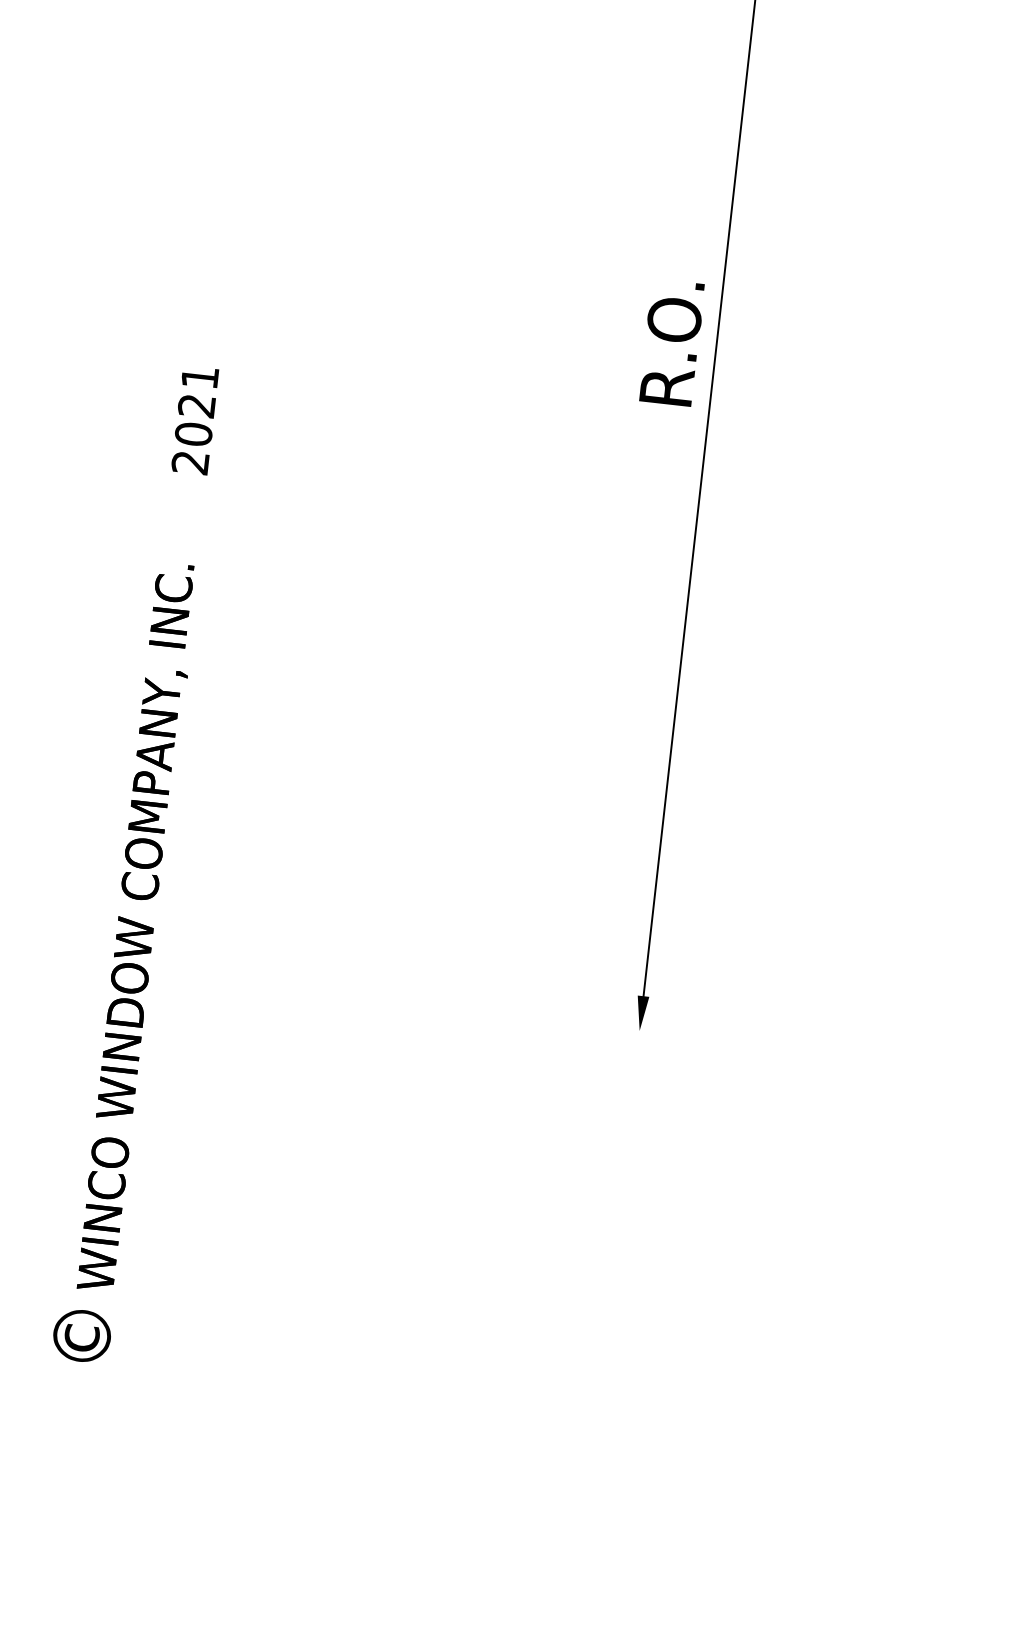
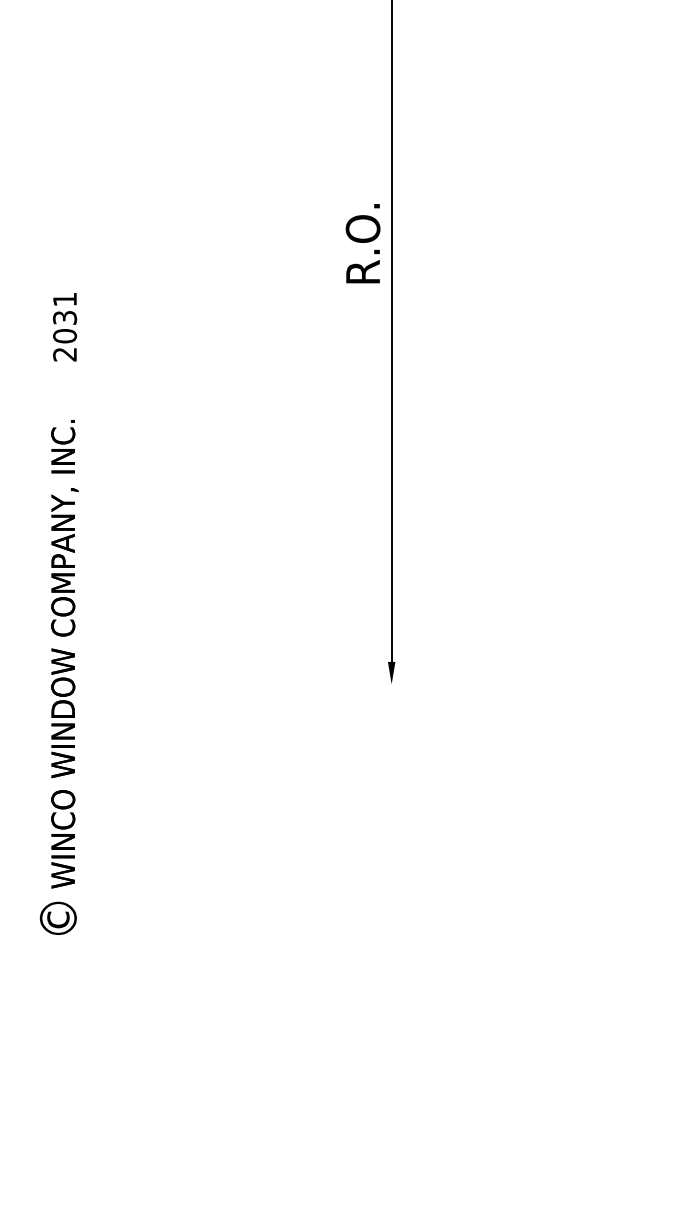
text: (197, 405) -> (65, 317), 2021 -> 2031

